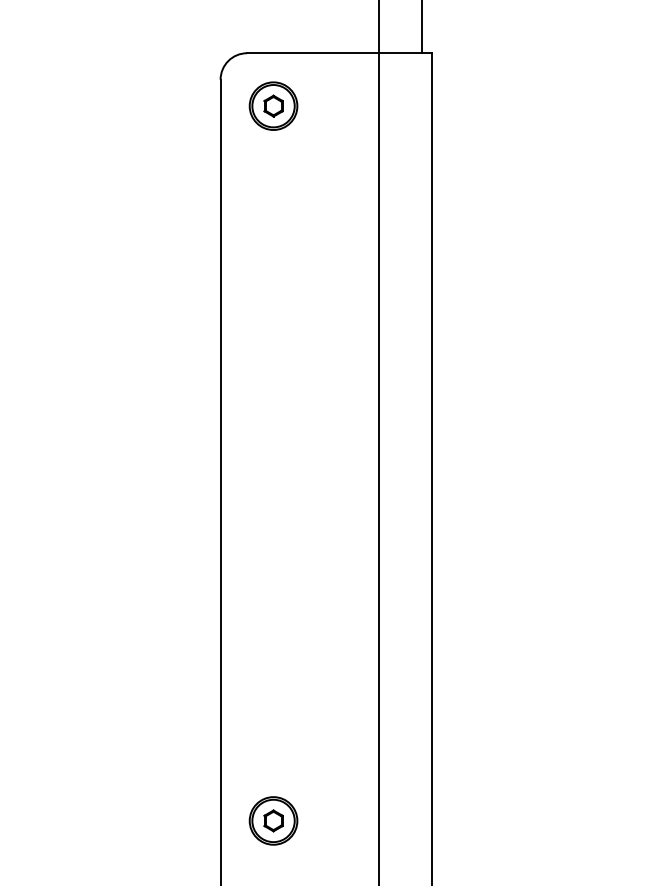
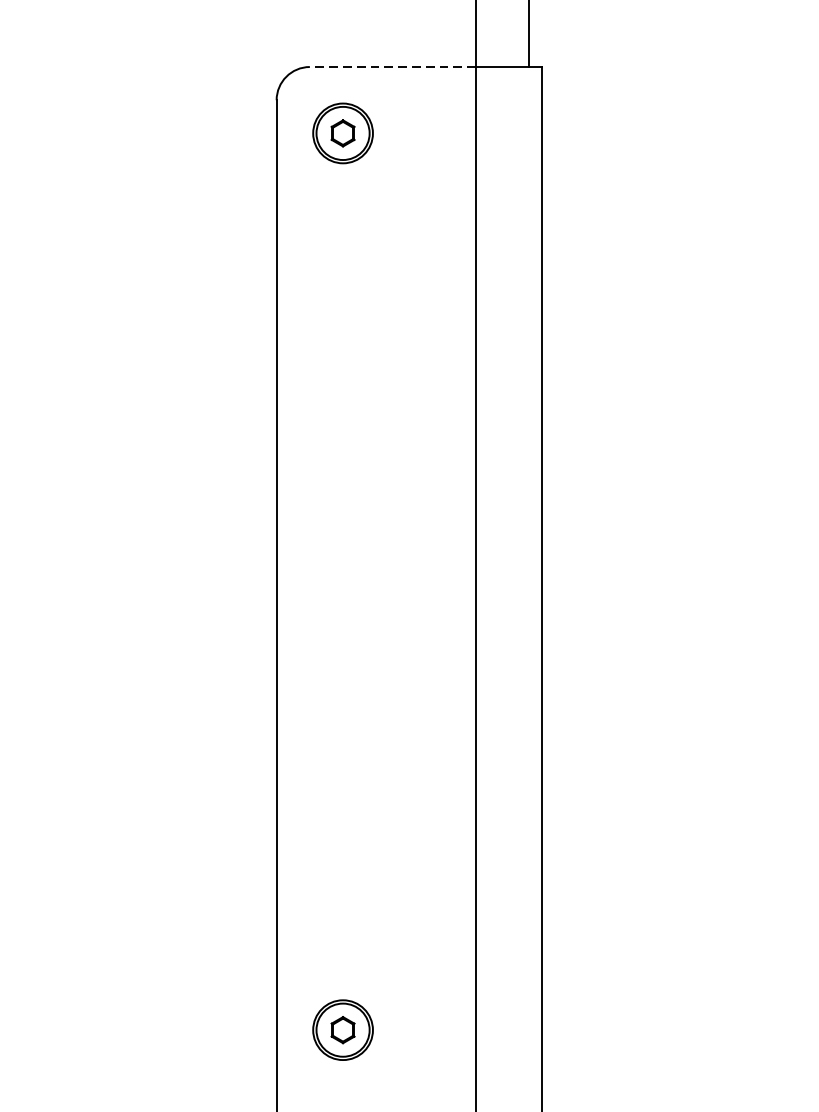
line: (312, 53) -> (391, 67), solid -> dashed

